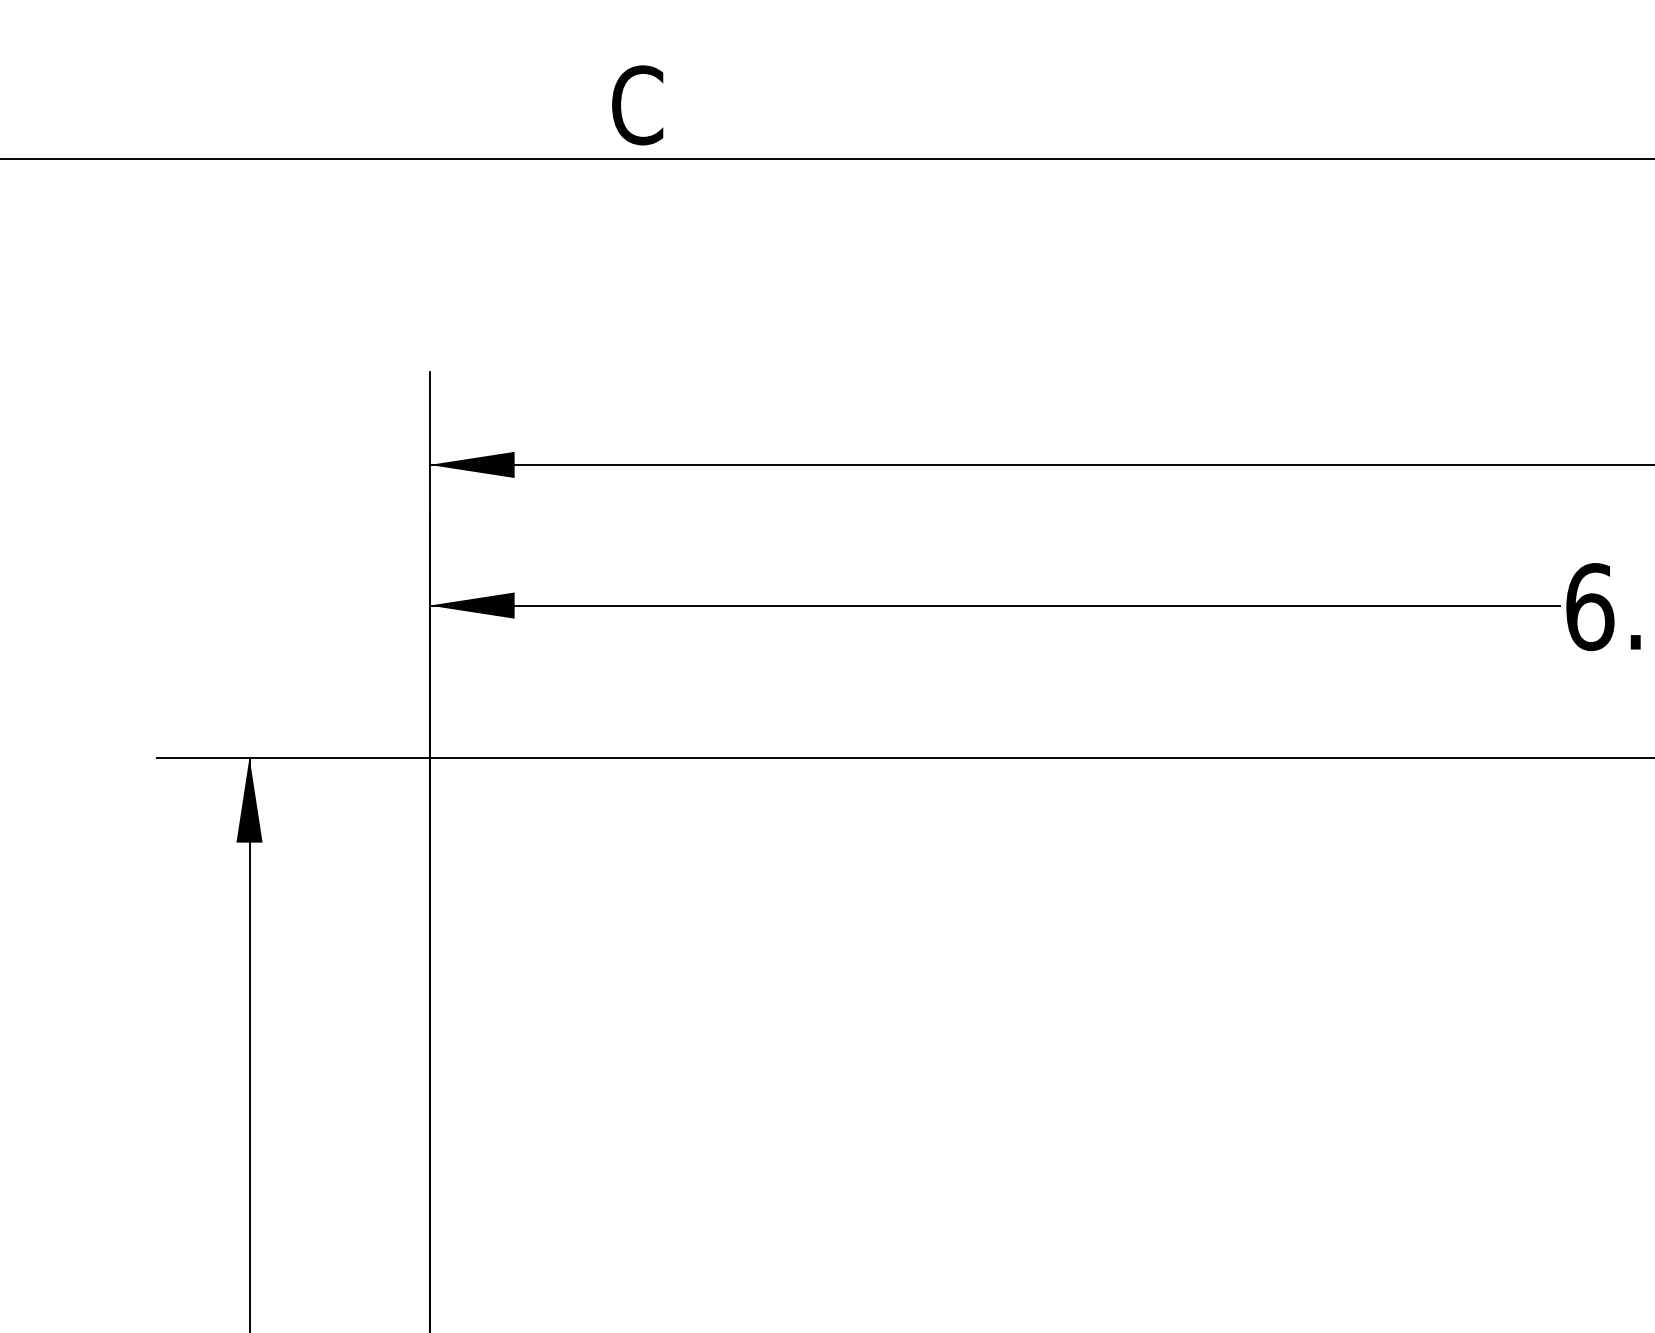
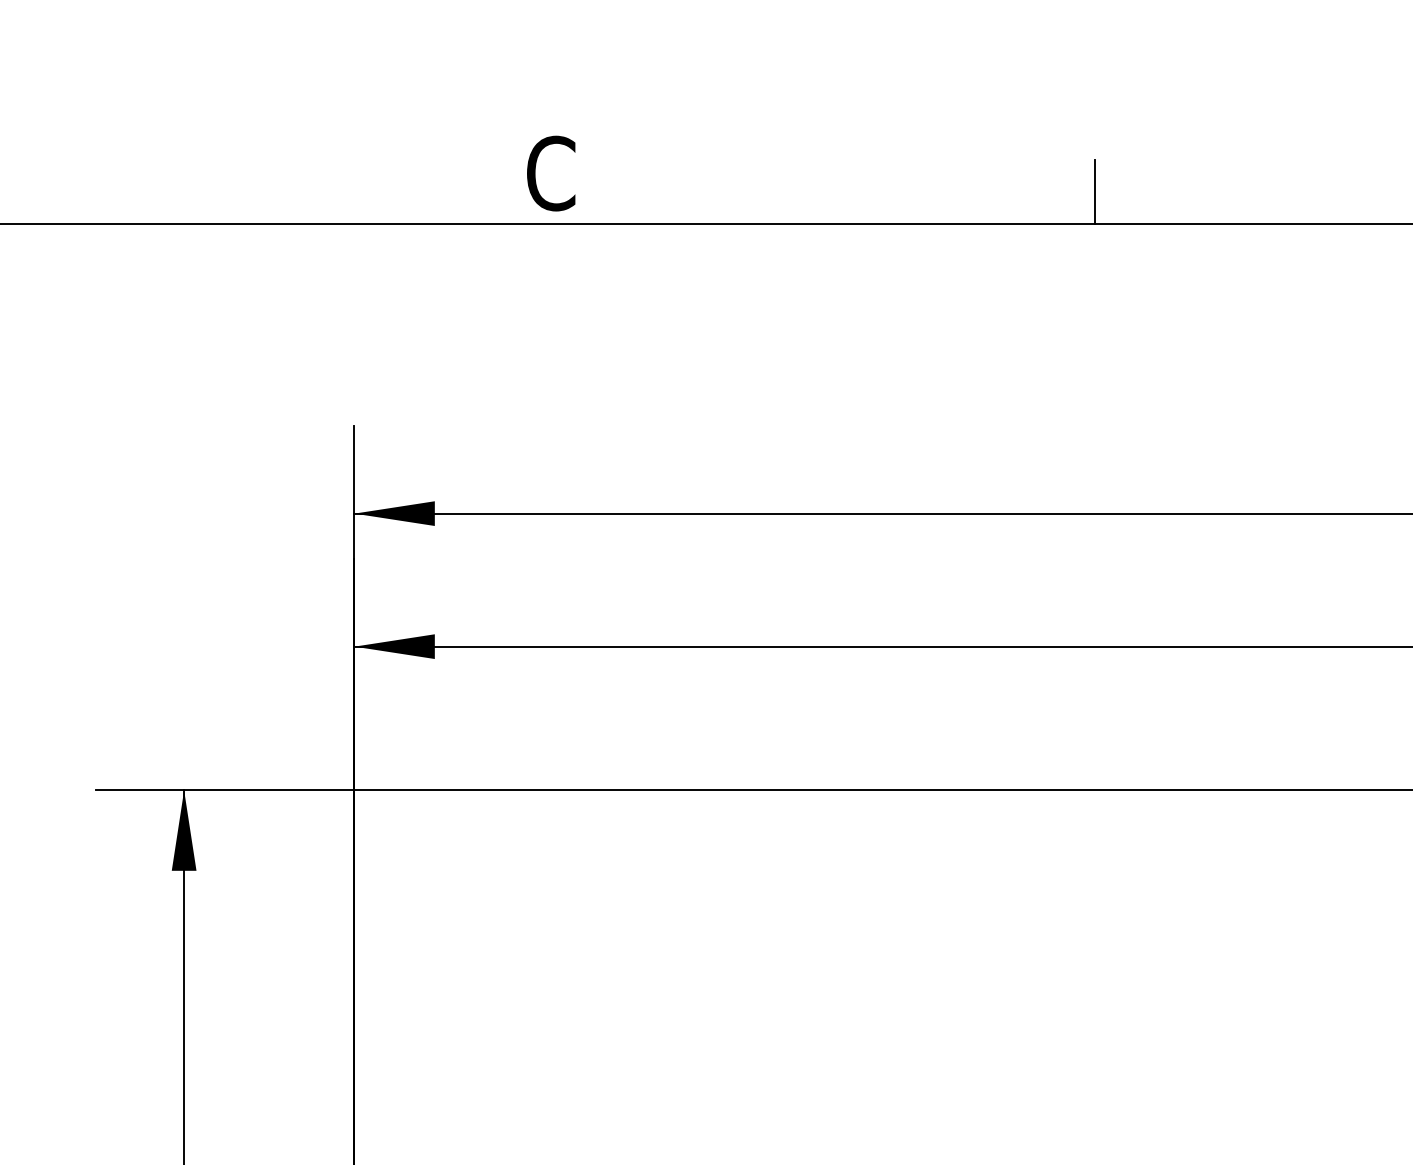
line: (1212, 124) -> (1094, 191), added

